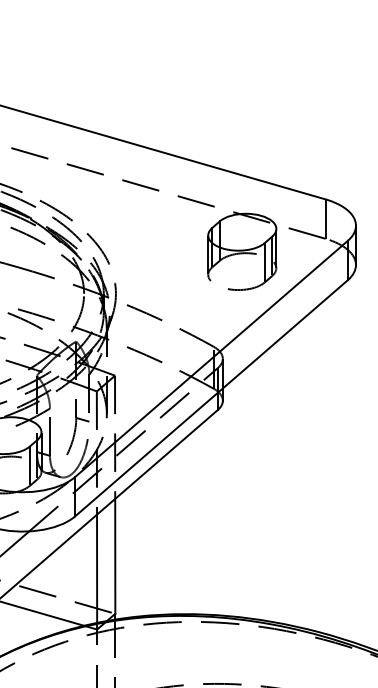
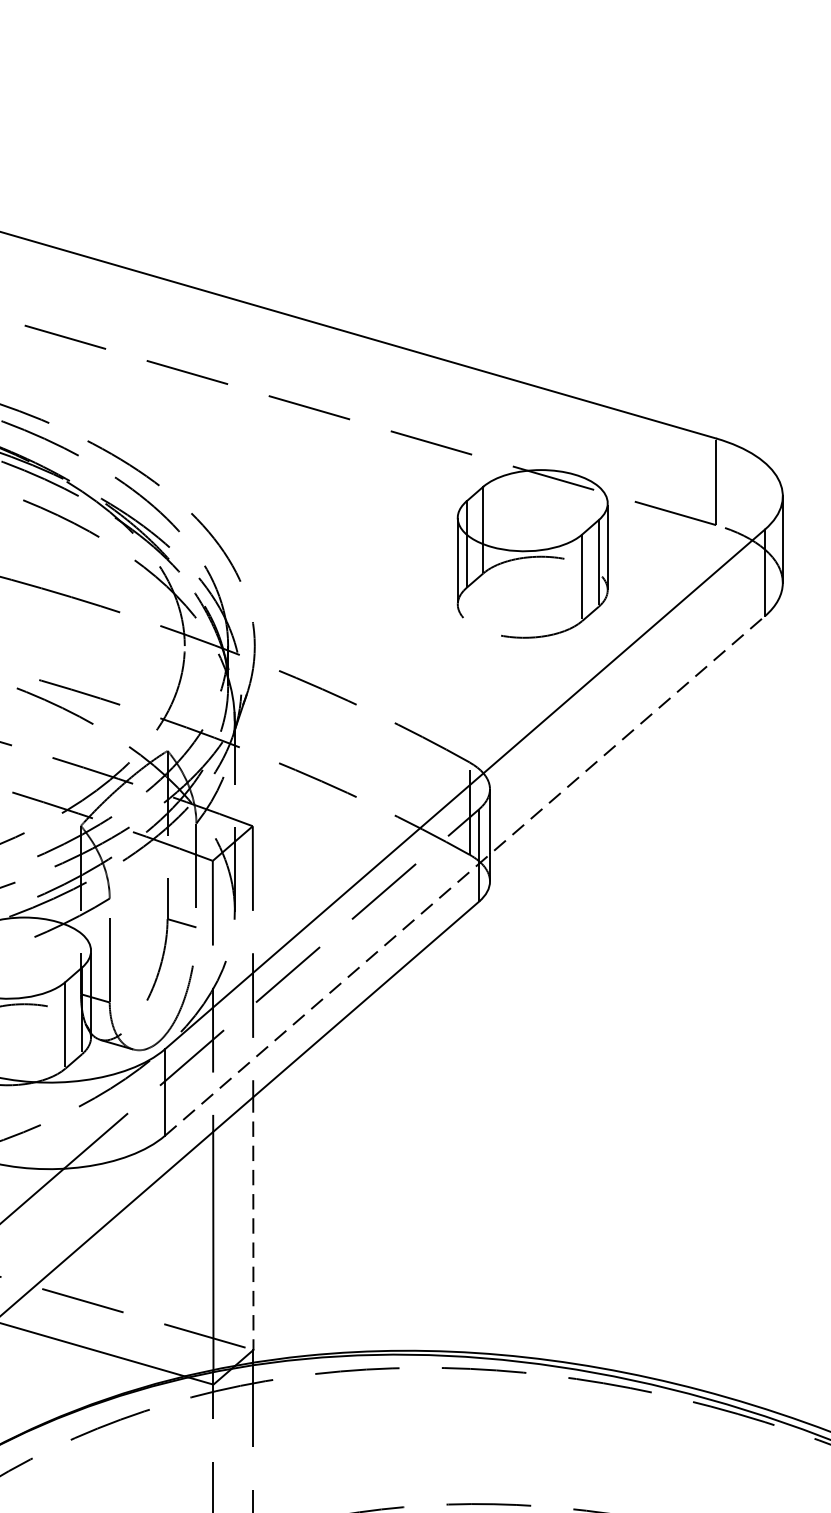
line: (211, 398) -> (464, 876), solid -> dashed
line: (115, 556) -> (253, 1223), solid -> dashed

